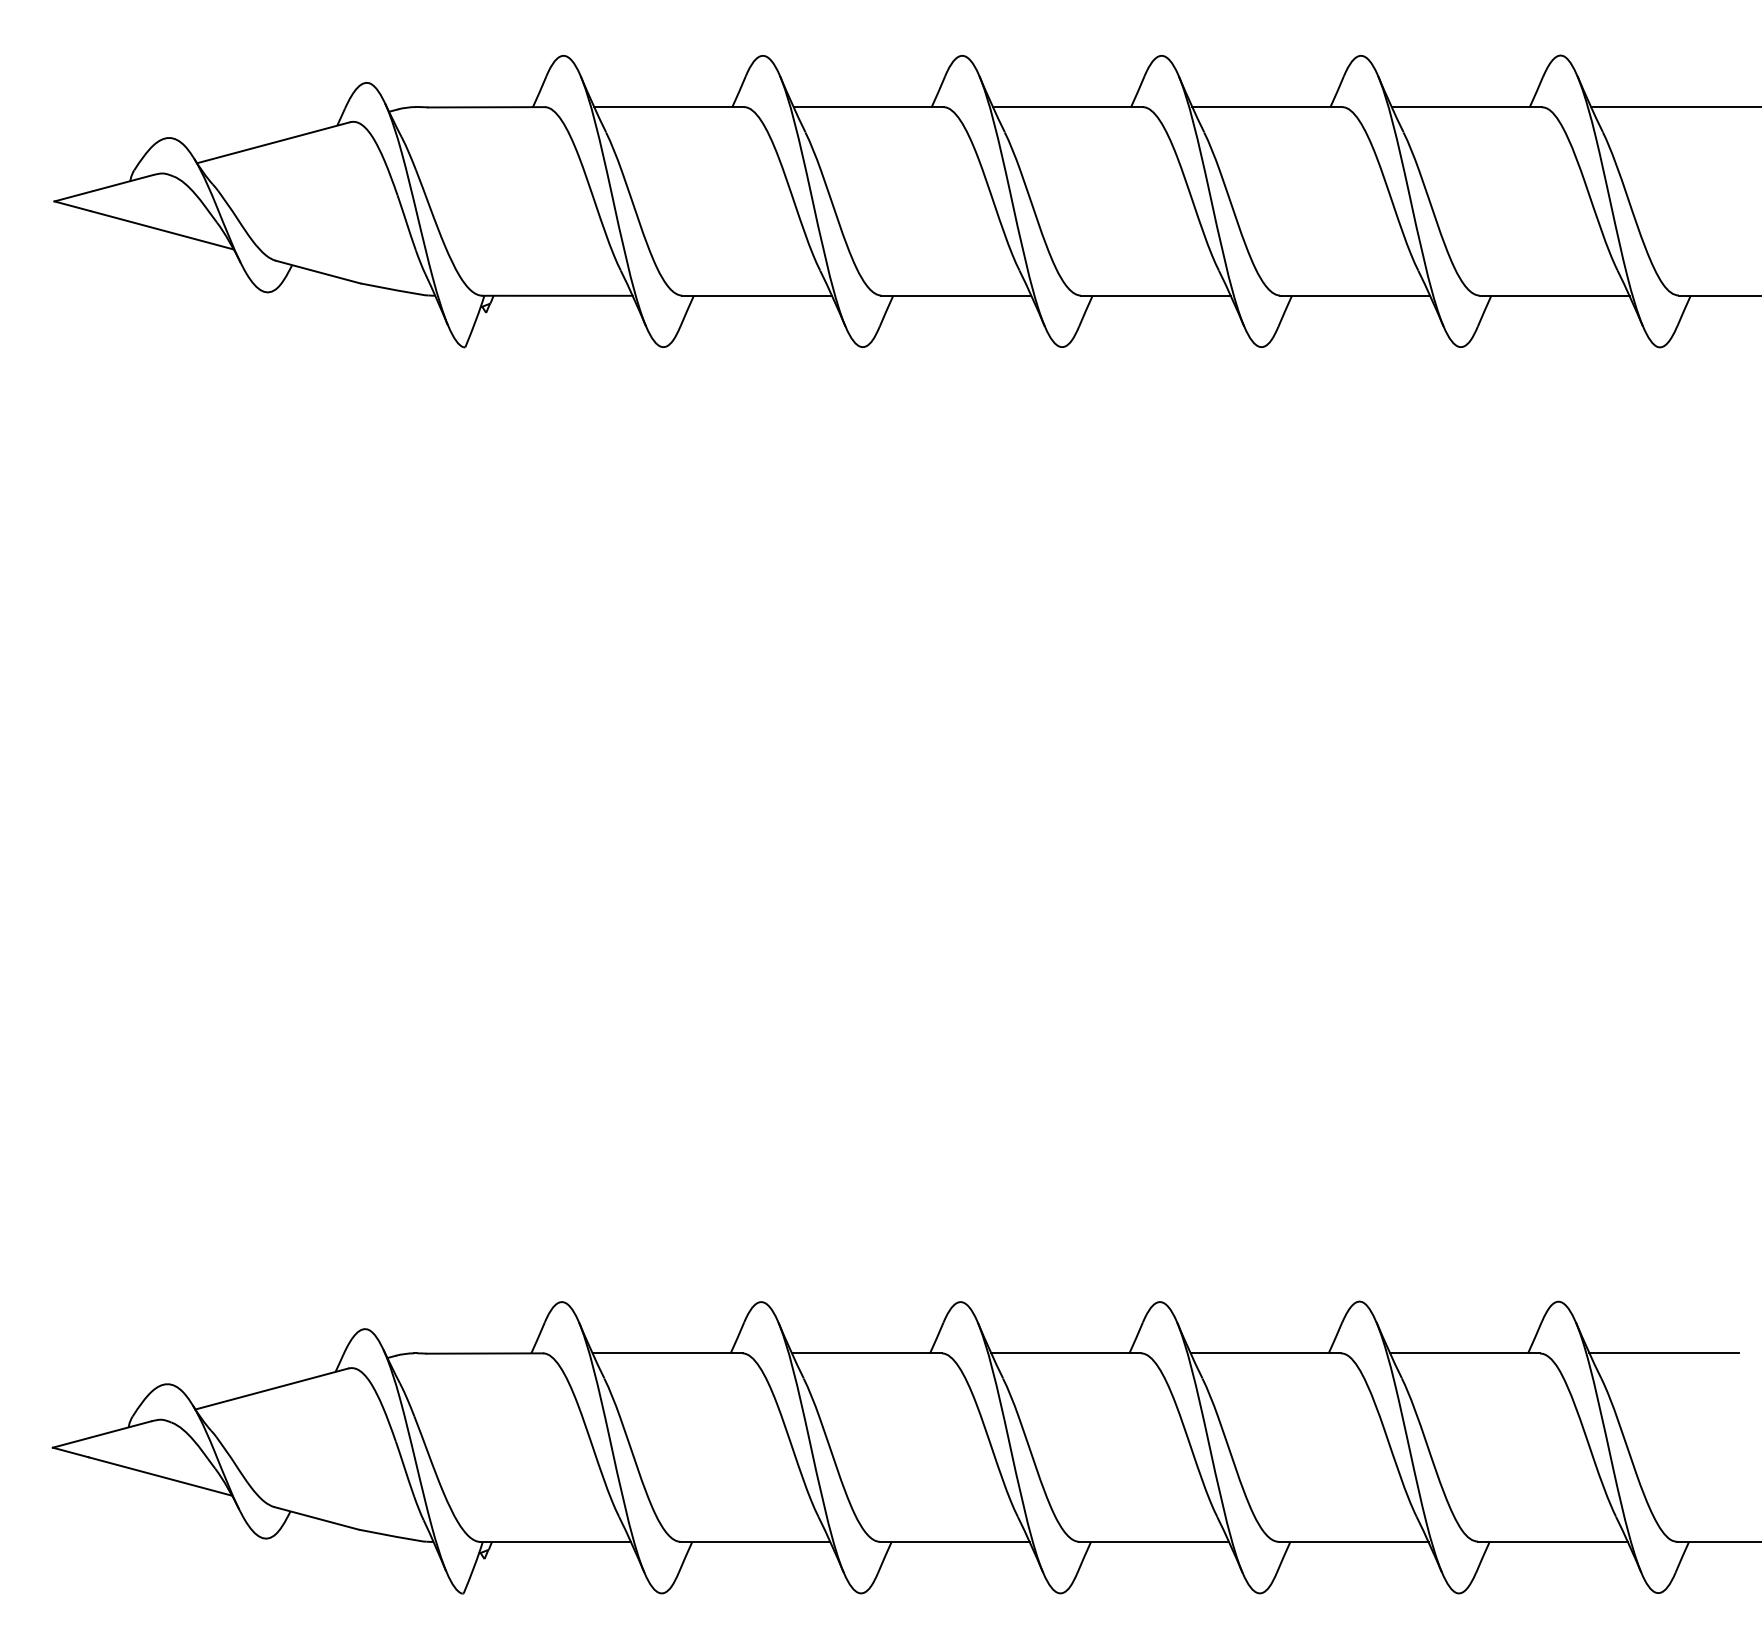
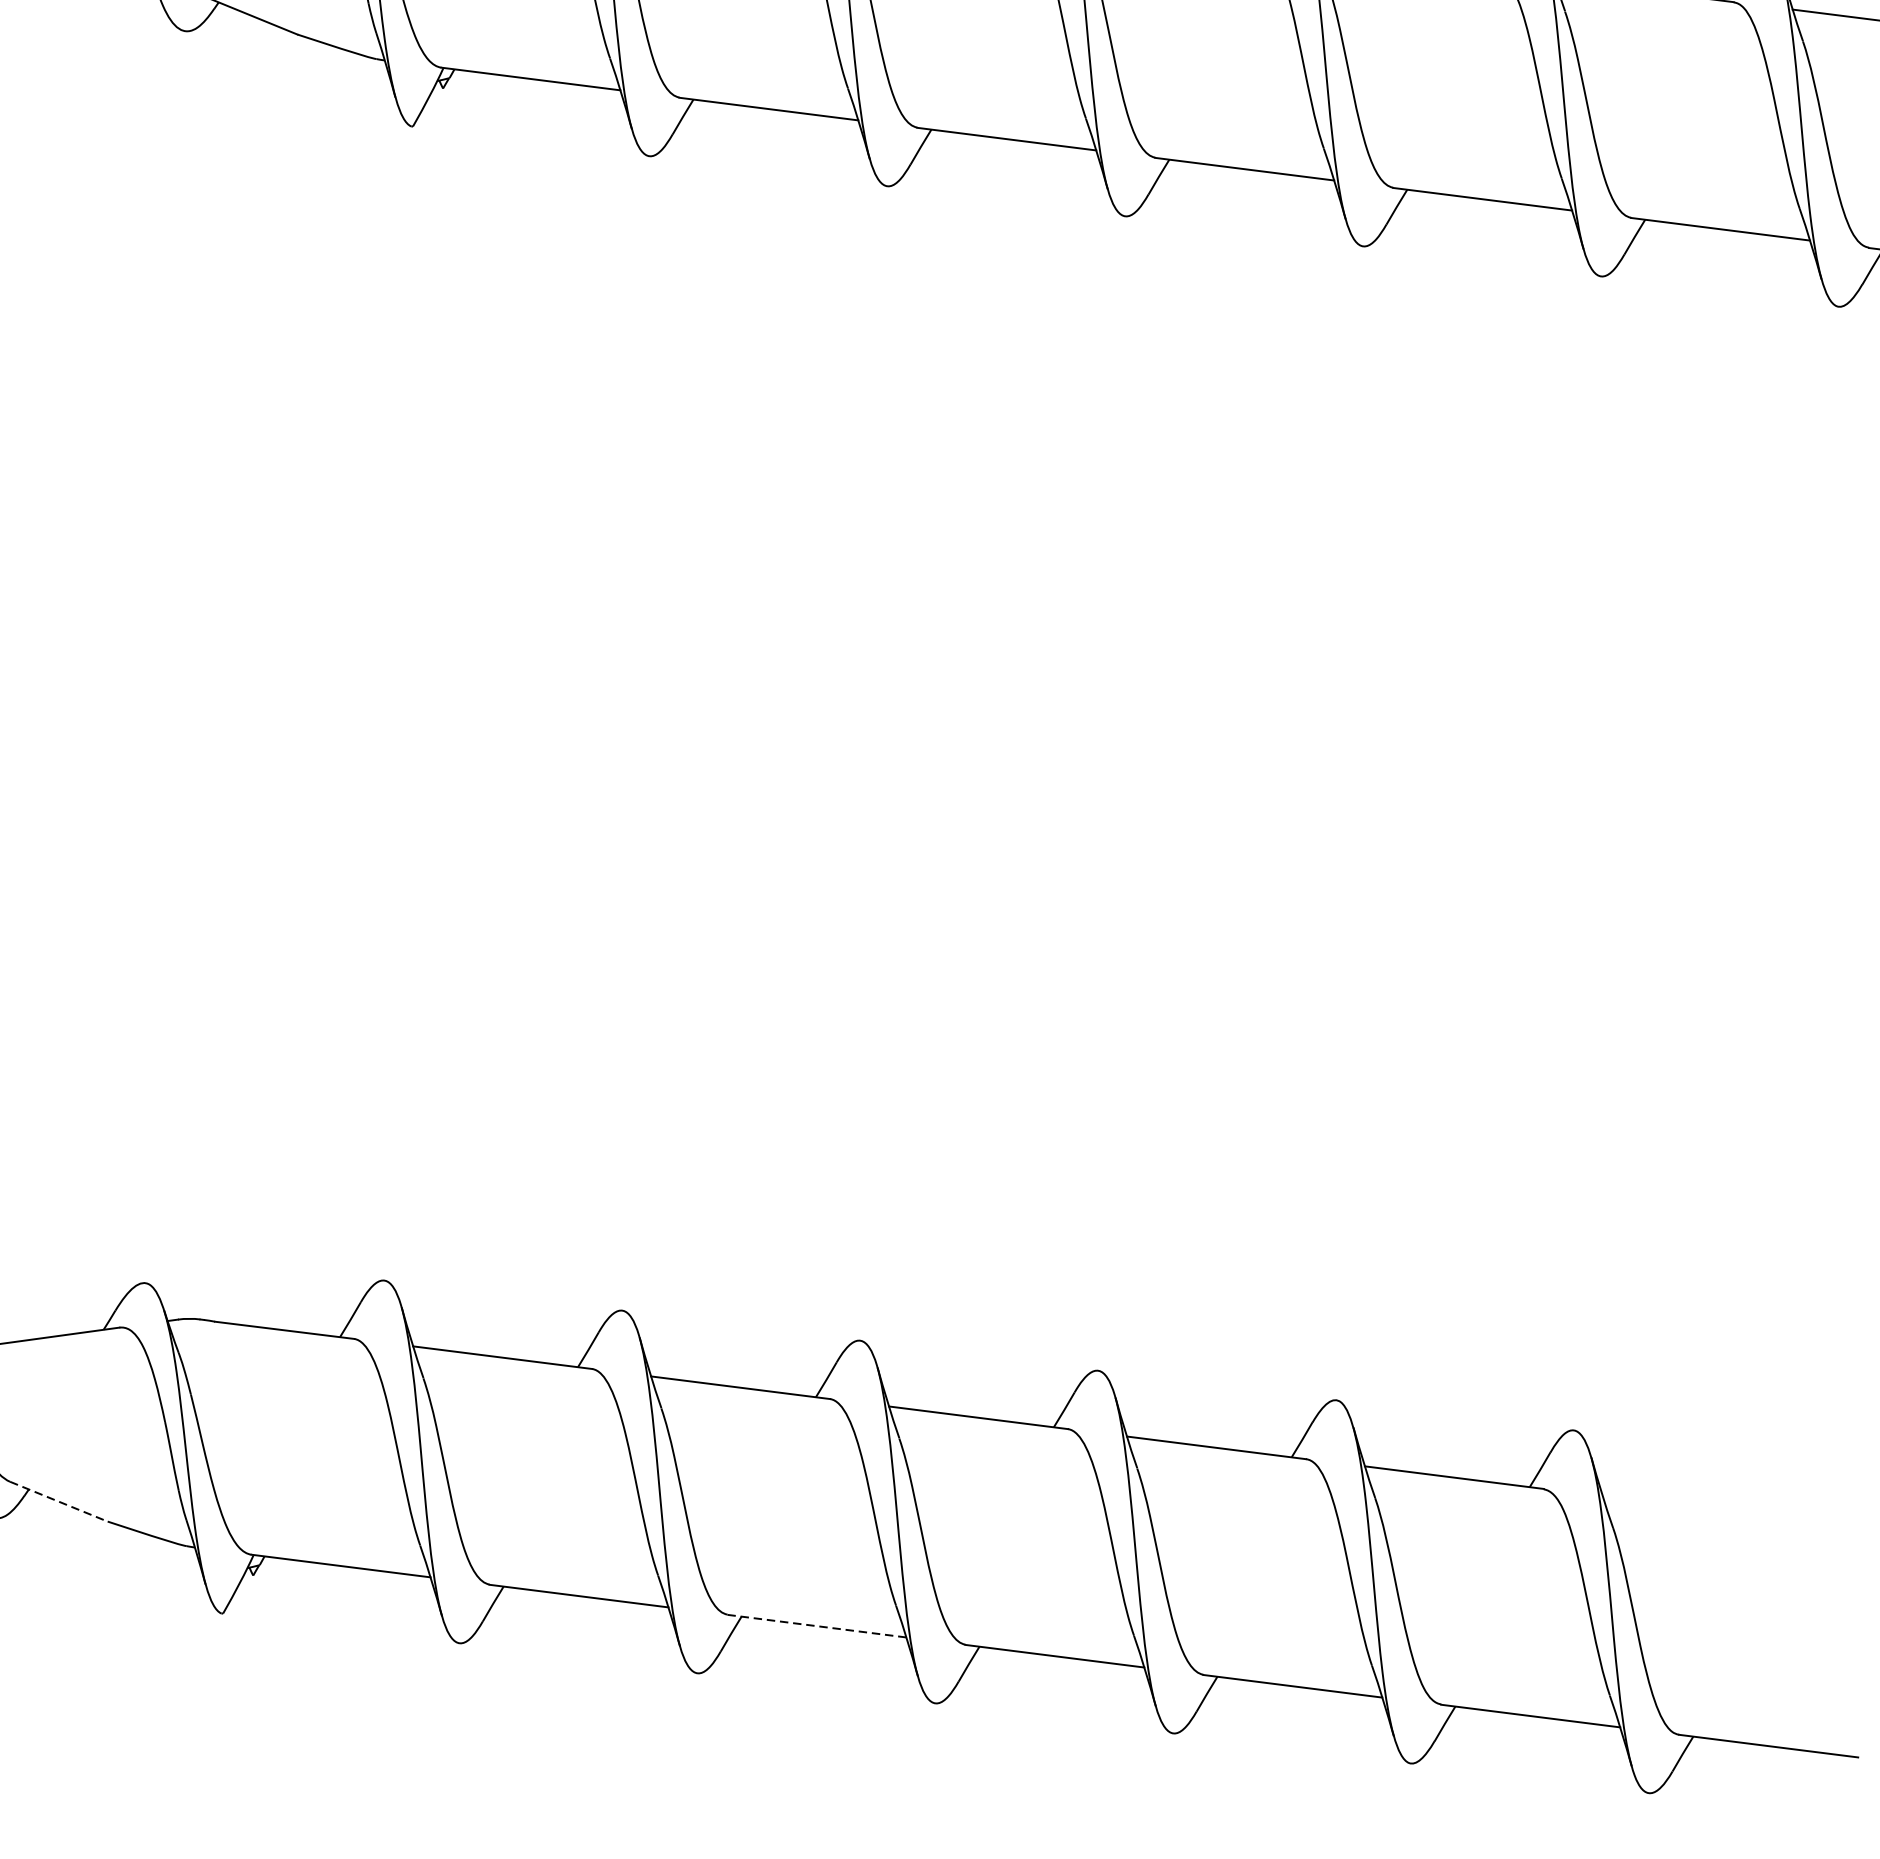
line: (1664, 1353) -> (1692, 1508), removed
line: (316, 1518) -> (58, 1501), solid -> dashed
line: (954, 1542) -> (816, 1626), solid -> dashed

